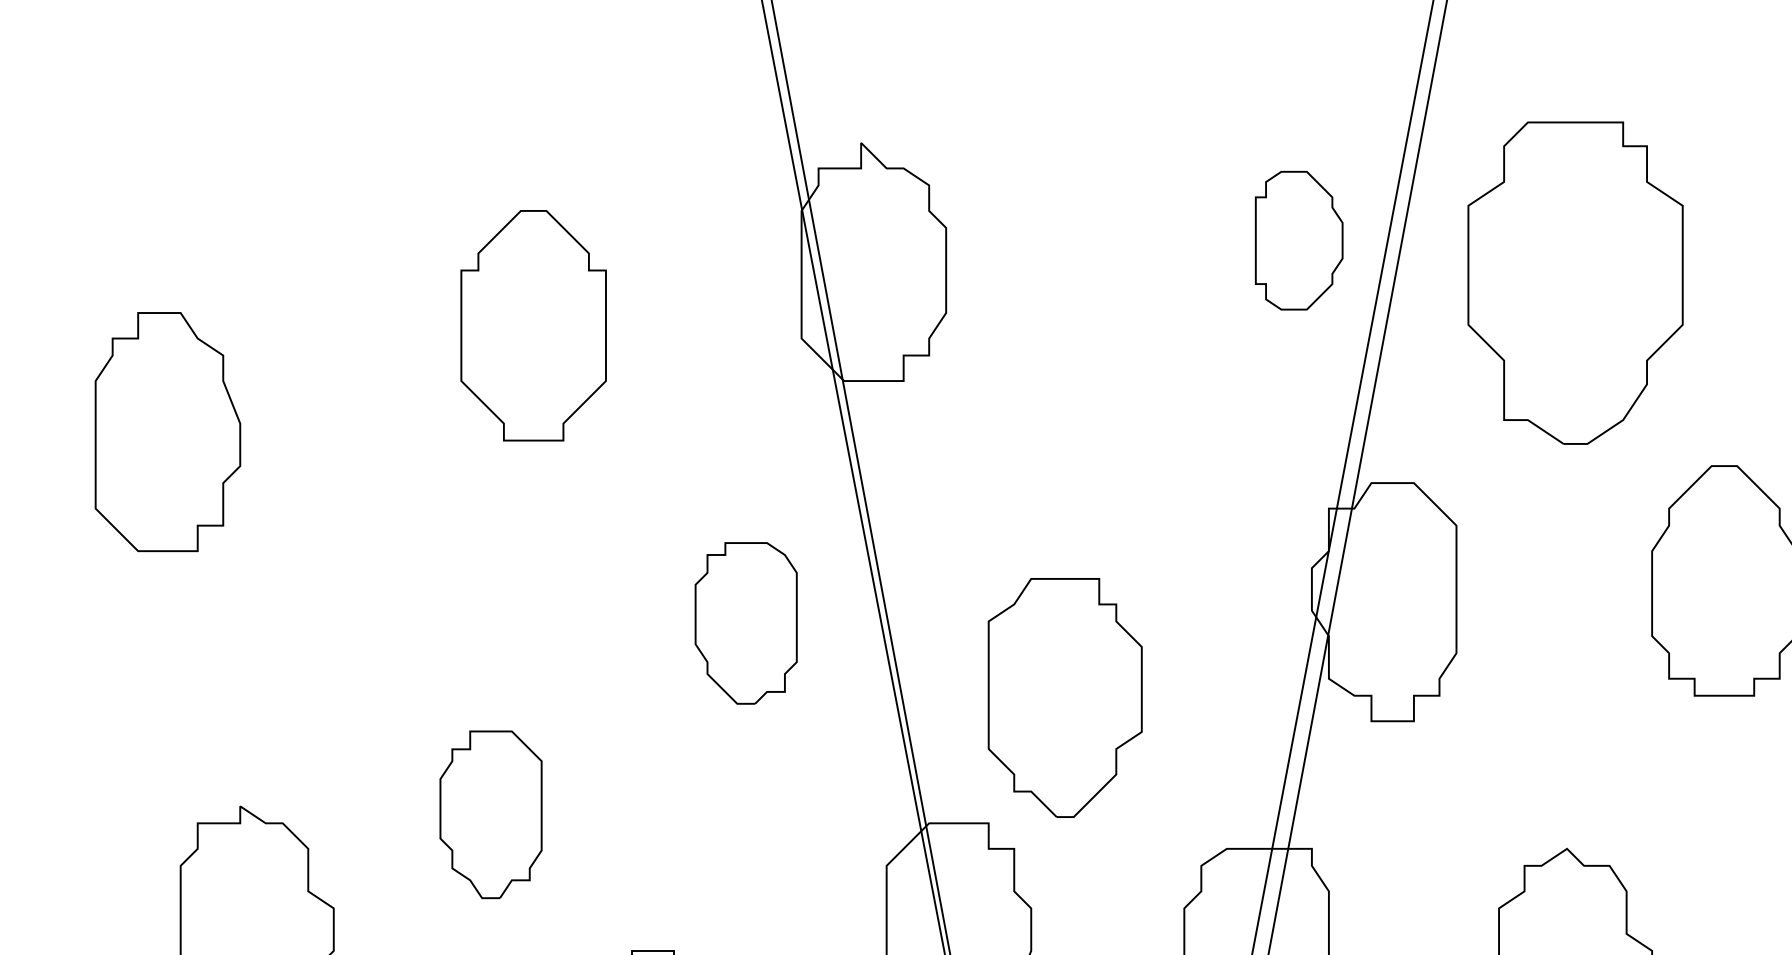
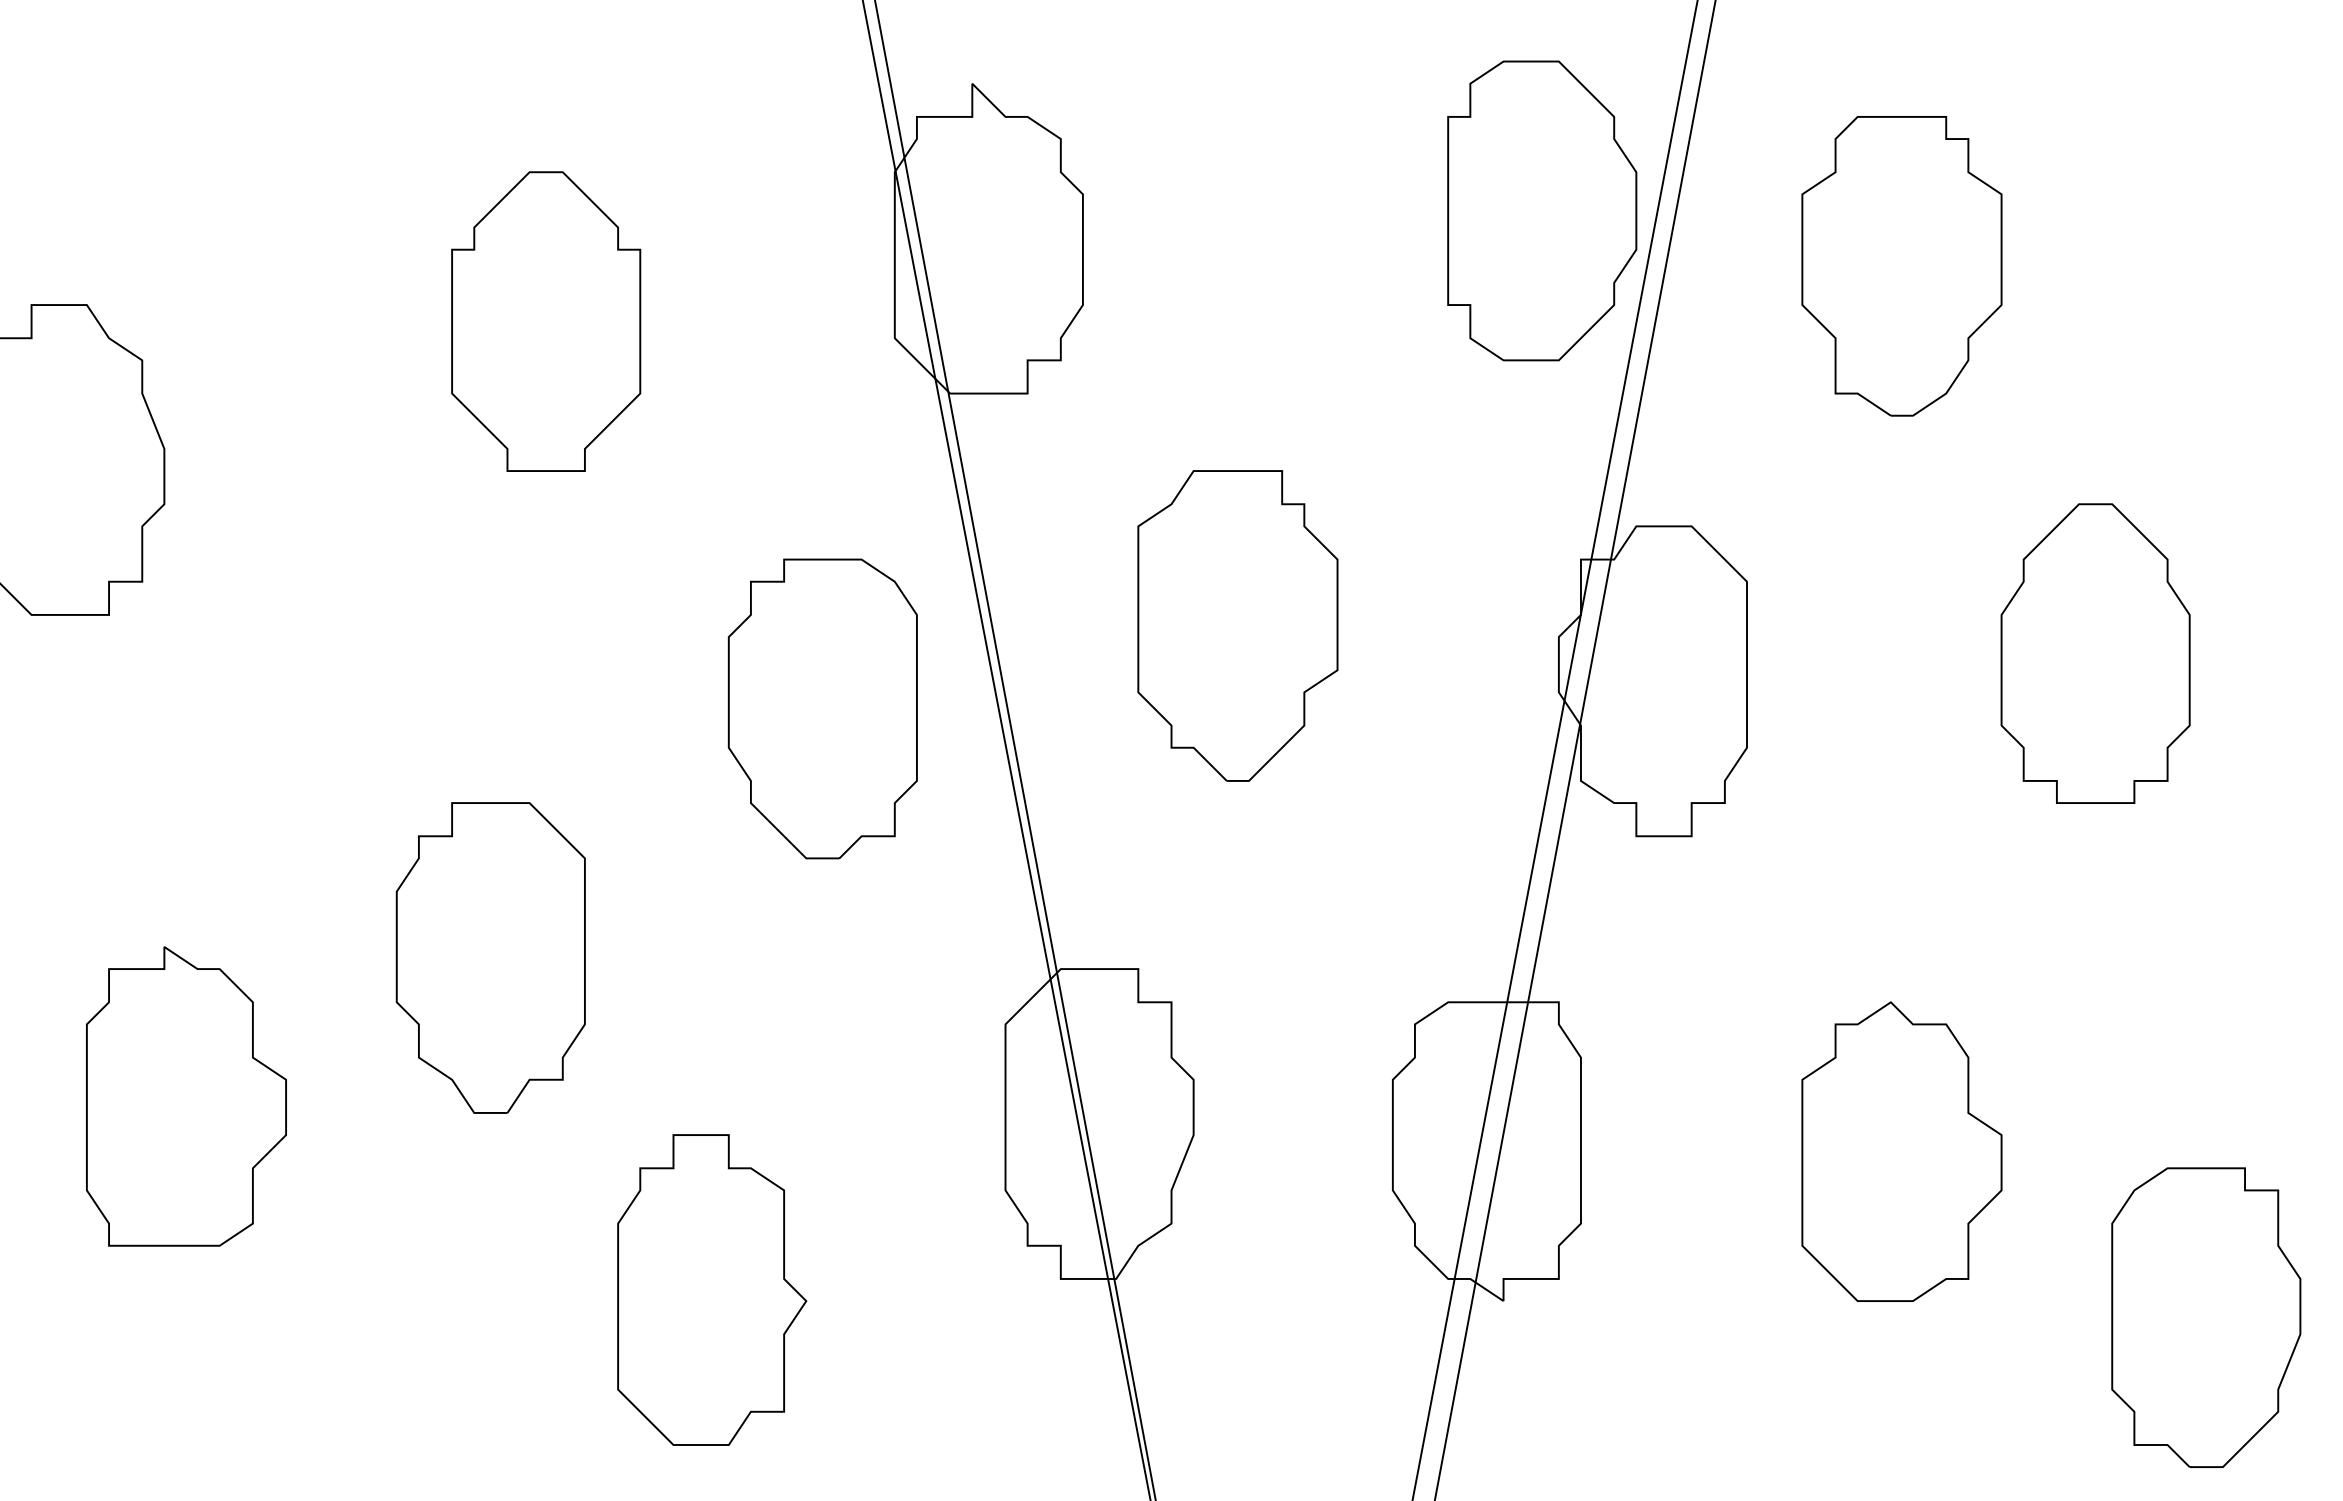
part: (1299, 240) -> (1542, 210), size x1.67
part: (1575, 283) -> (1901, 266), size x0.71
part: (746, 623) -> (822, 708), size x1.43
part: (1064, 697) -> (1237, 625), moved
part: (490, 814) -> (490, 957), size x1.43

